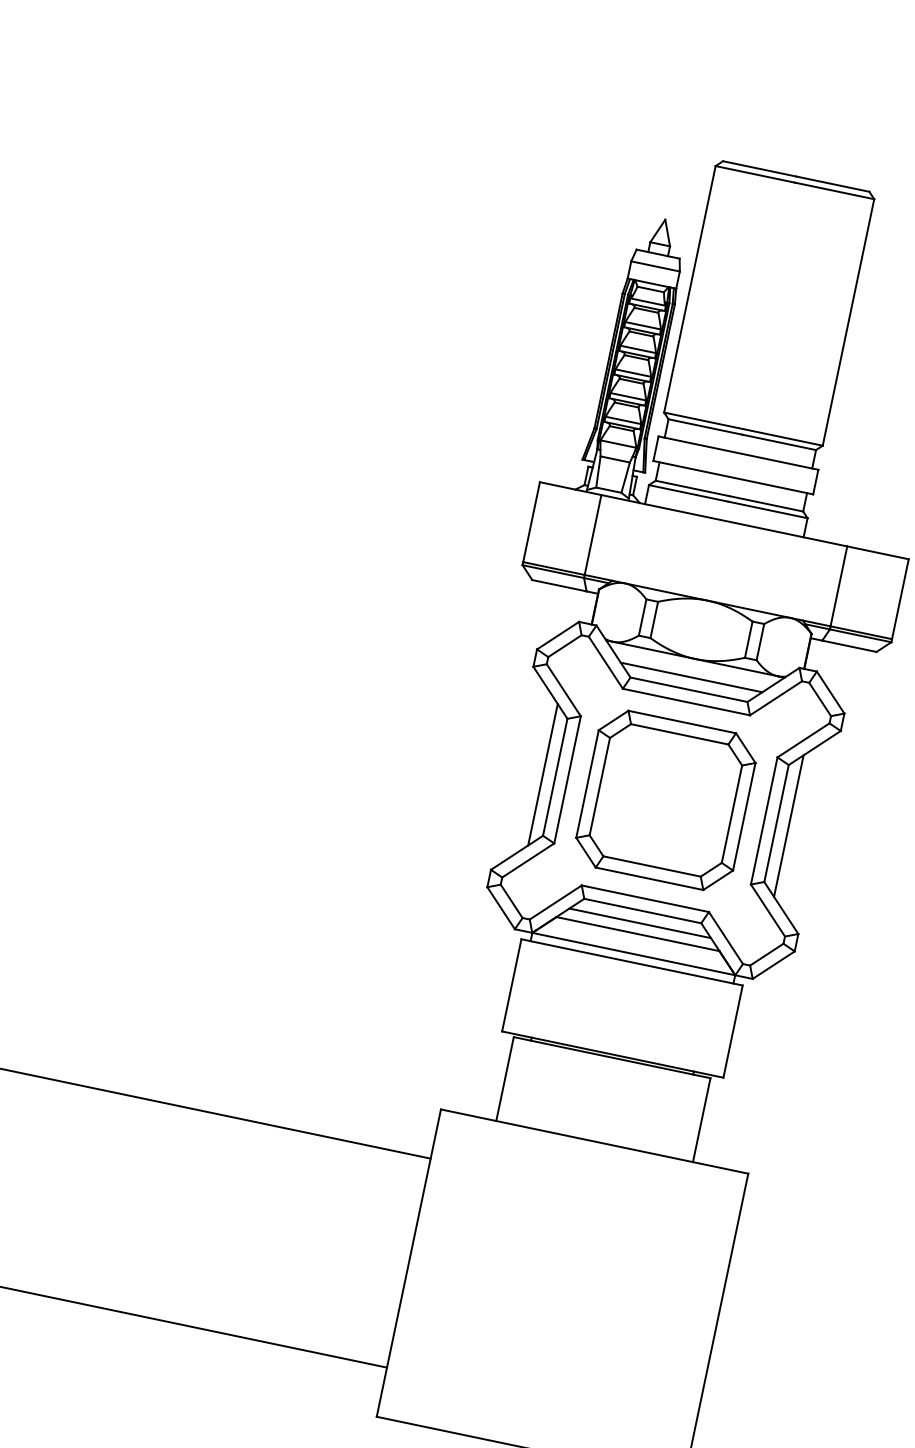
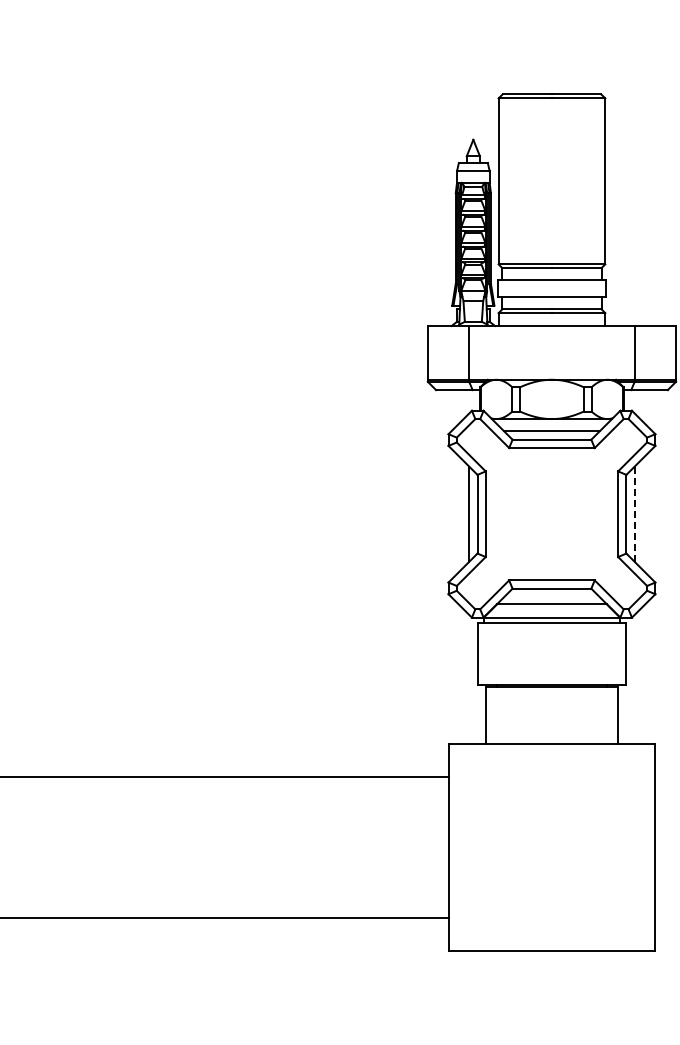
part: (665, 799) -> (551, 513), removed
line: (788, 826) -> (634, 514), solid -> dashed
line: (639, 922) -> (551, 596), removed

